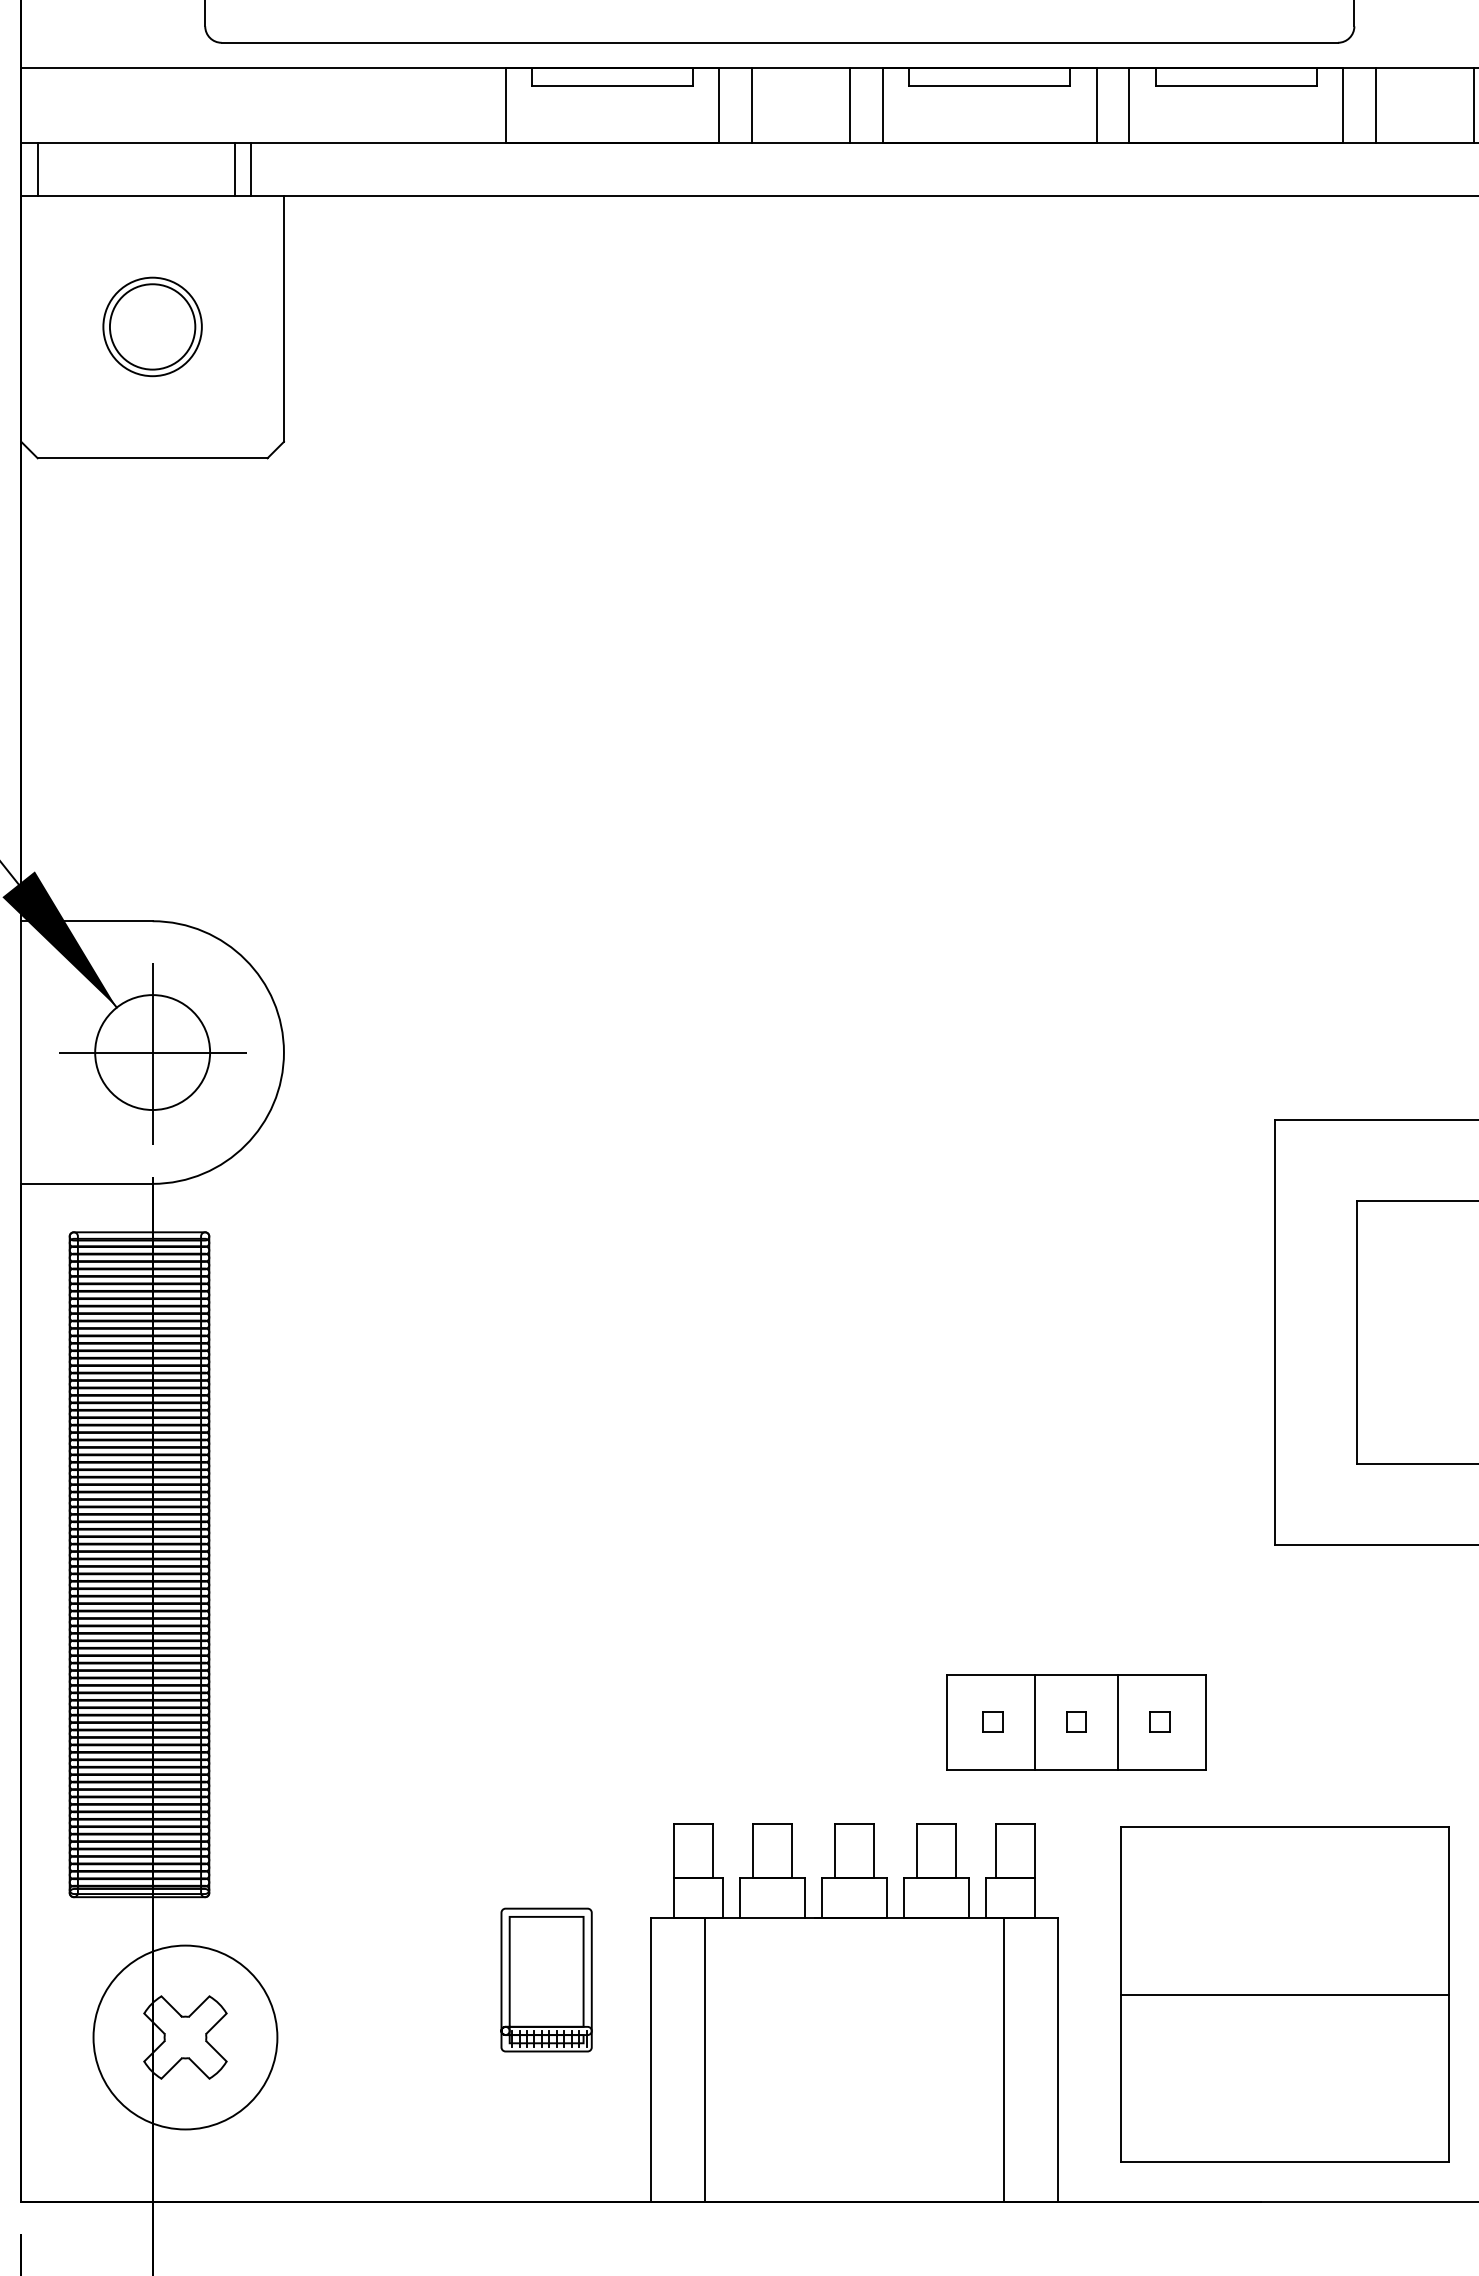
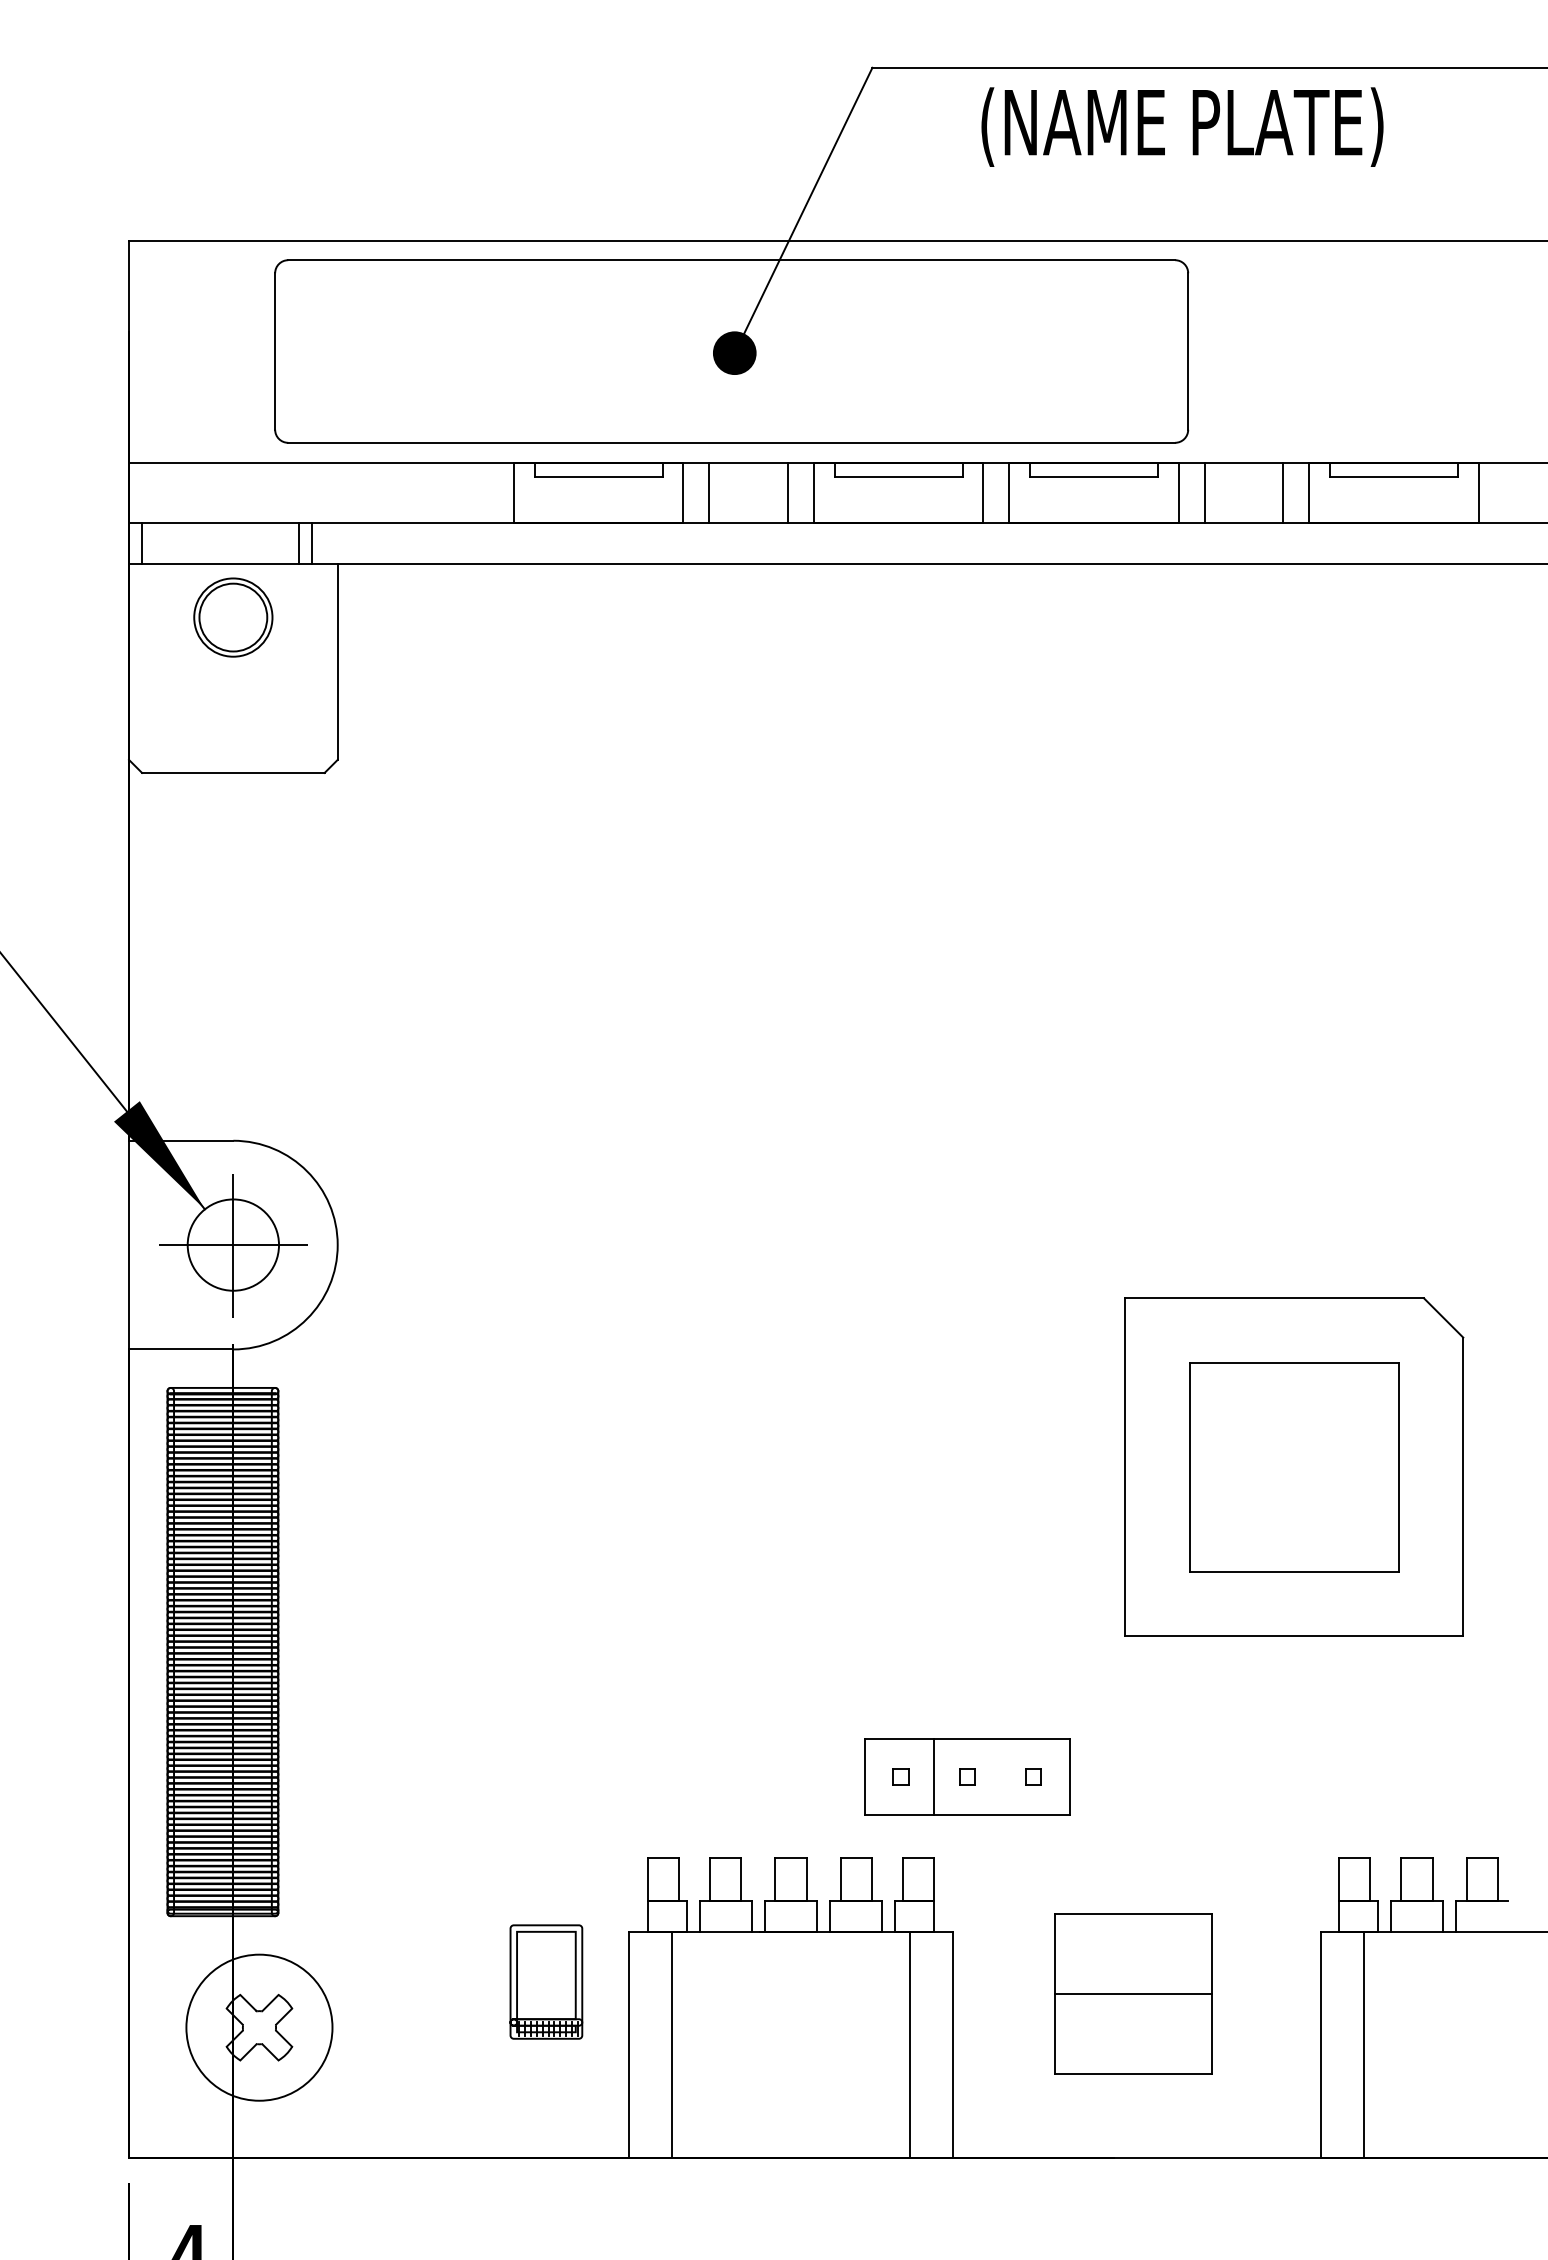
part: (152, 326) -> (233, 617), moved
line: (1118, 1722) -> (1000, 1777), removed
part: (1285, 1994) -> (1133, 1993), size x0.6

